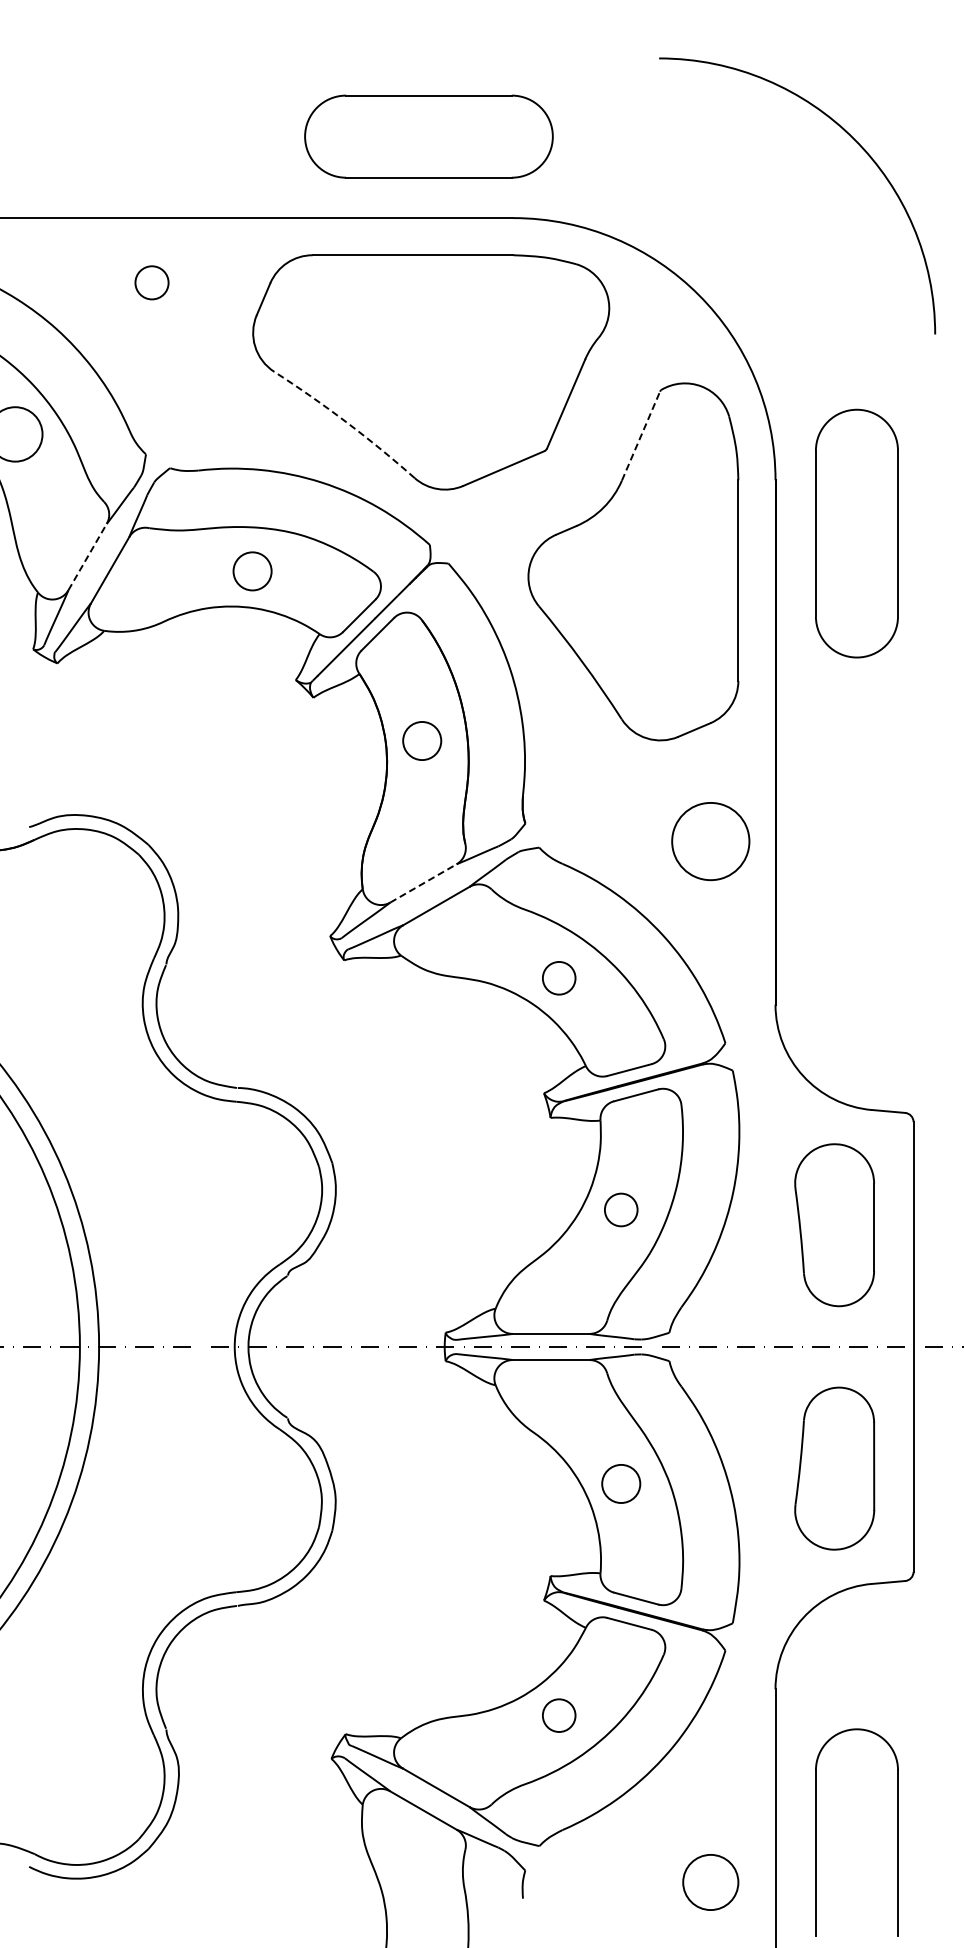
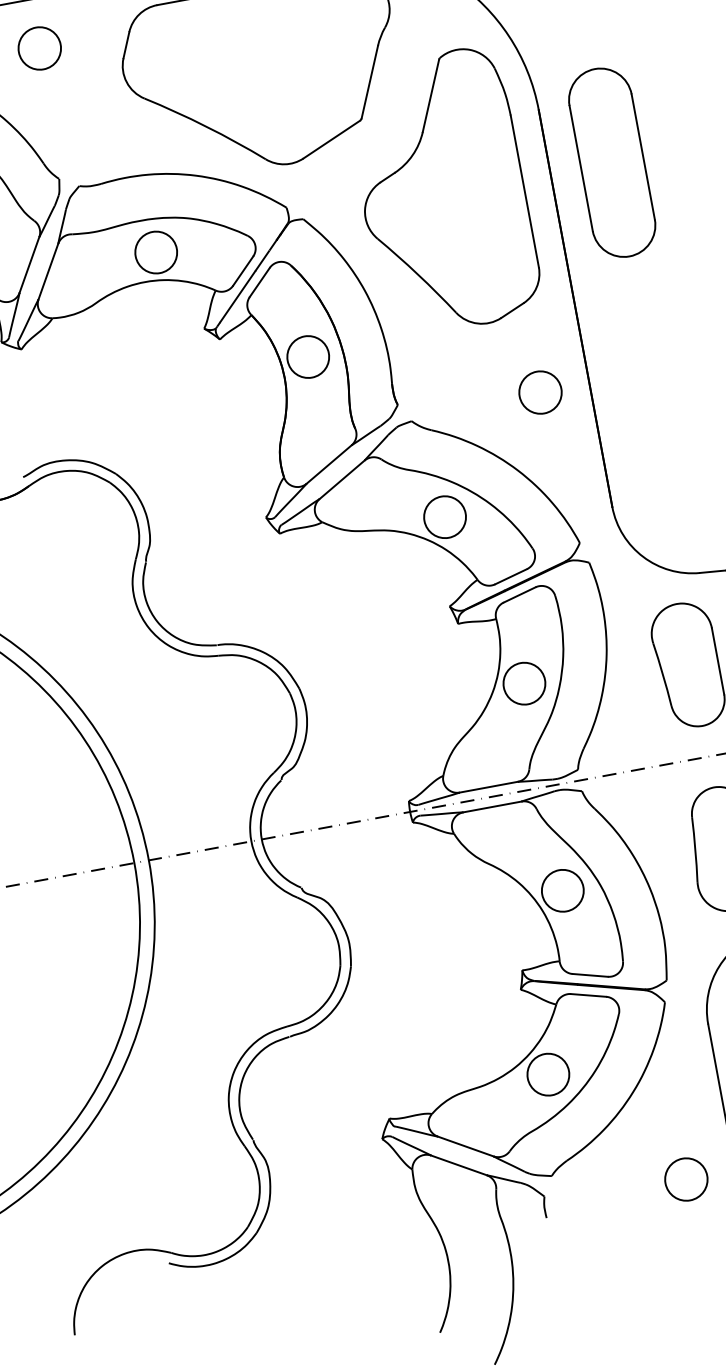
circle: (151, 282) -> (39, 48), size x1.67
arc: (346, 422) -> (206, 126), dashed -> solid
line: (641, 435) -> (431, 95), dashed -> solid
part: (856, 533) -> (611, 162), moved
line: (87, 556) -> (29, 264), dashed -> solid
circle: (252, 571) -> (156, 252), size x1.43
circle: (422, 740) -> (308, 356), size x1.43
circle: (710, 841) -> (540, 392), size x0.71
line: (423, 883) -> (329, 464), dashed -> solid
circle: (558, 978) -> (444, 517), size x1.67
circle: (621, 1209) -> (524, 683), size x1.67
circle: (621, 1483) -> (562, 890), size x1.43
circle: (558, 1715) -> (547, 1074), size x1.67

